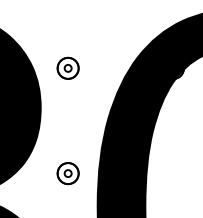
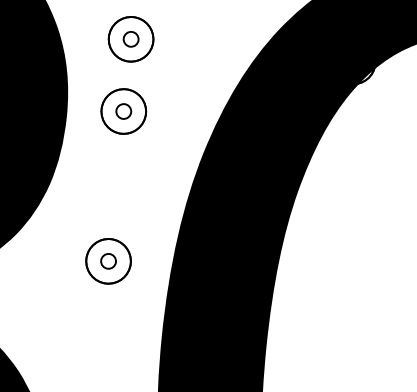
part: (67, 102) -> (122, 111), added

